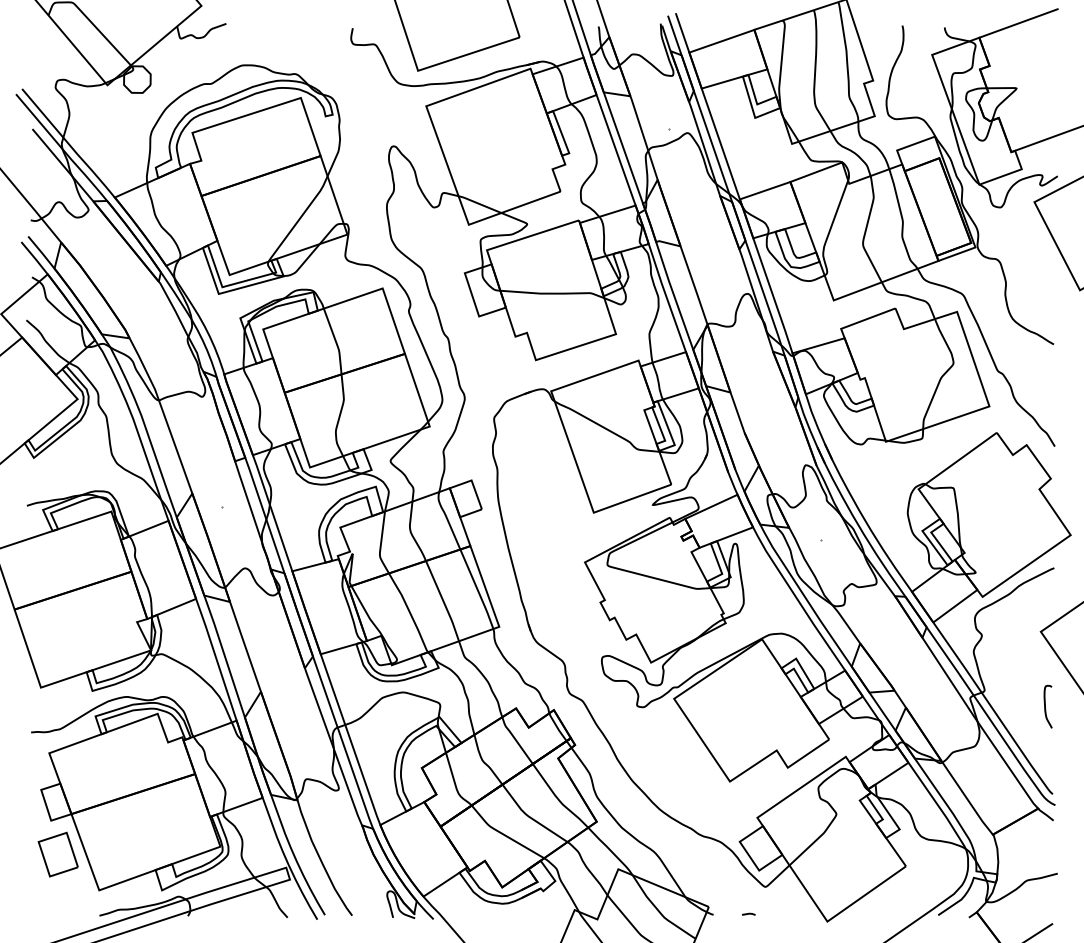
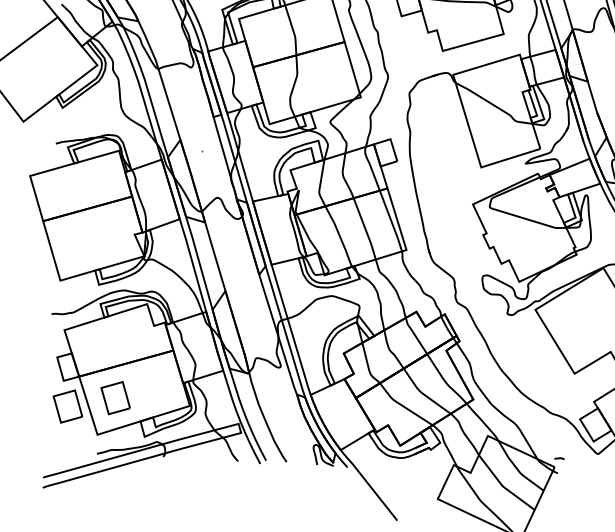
part: (120, 840) -> (115, 398), added
line: (748, 913) -> (559, 458), moved

